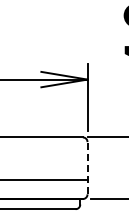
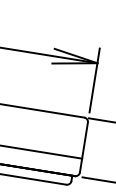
line: (87, 167) -> (83, 146), dashed -> solid

